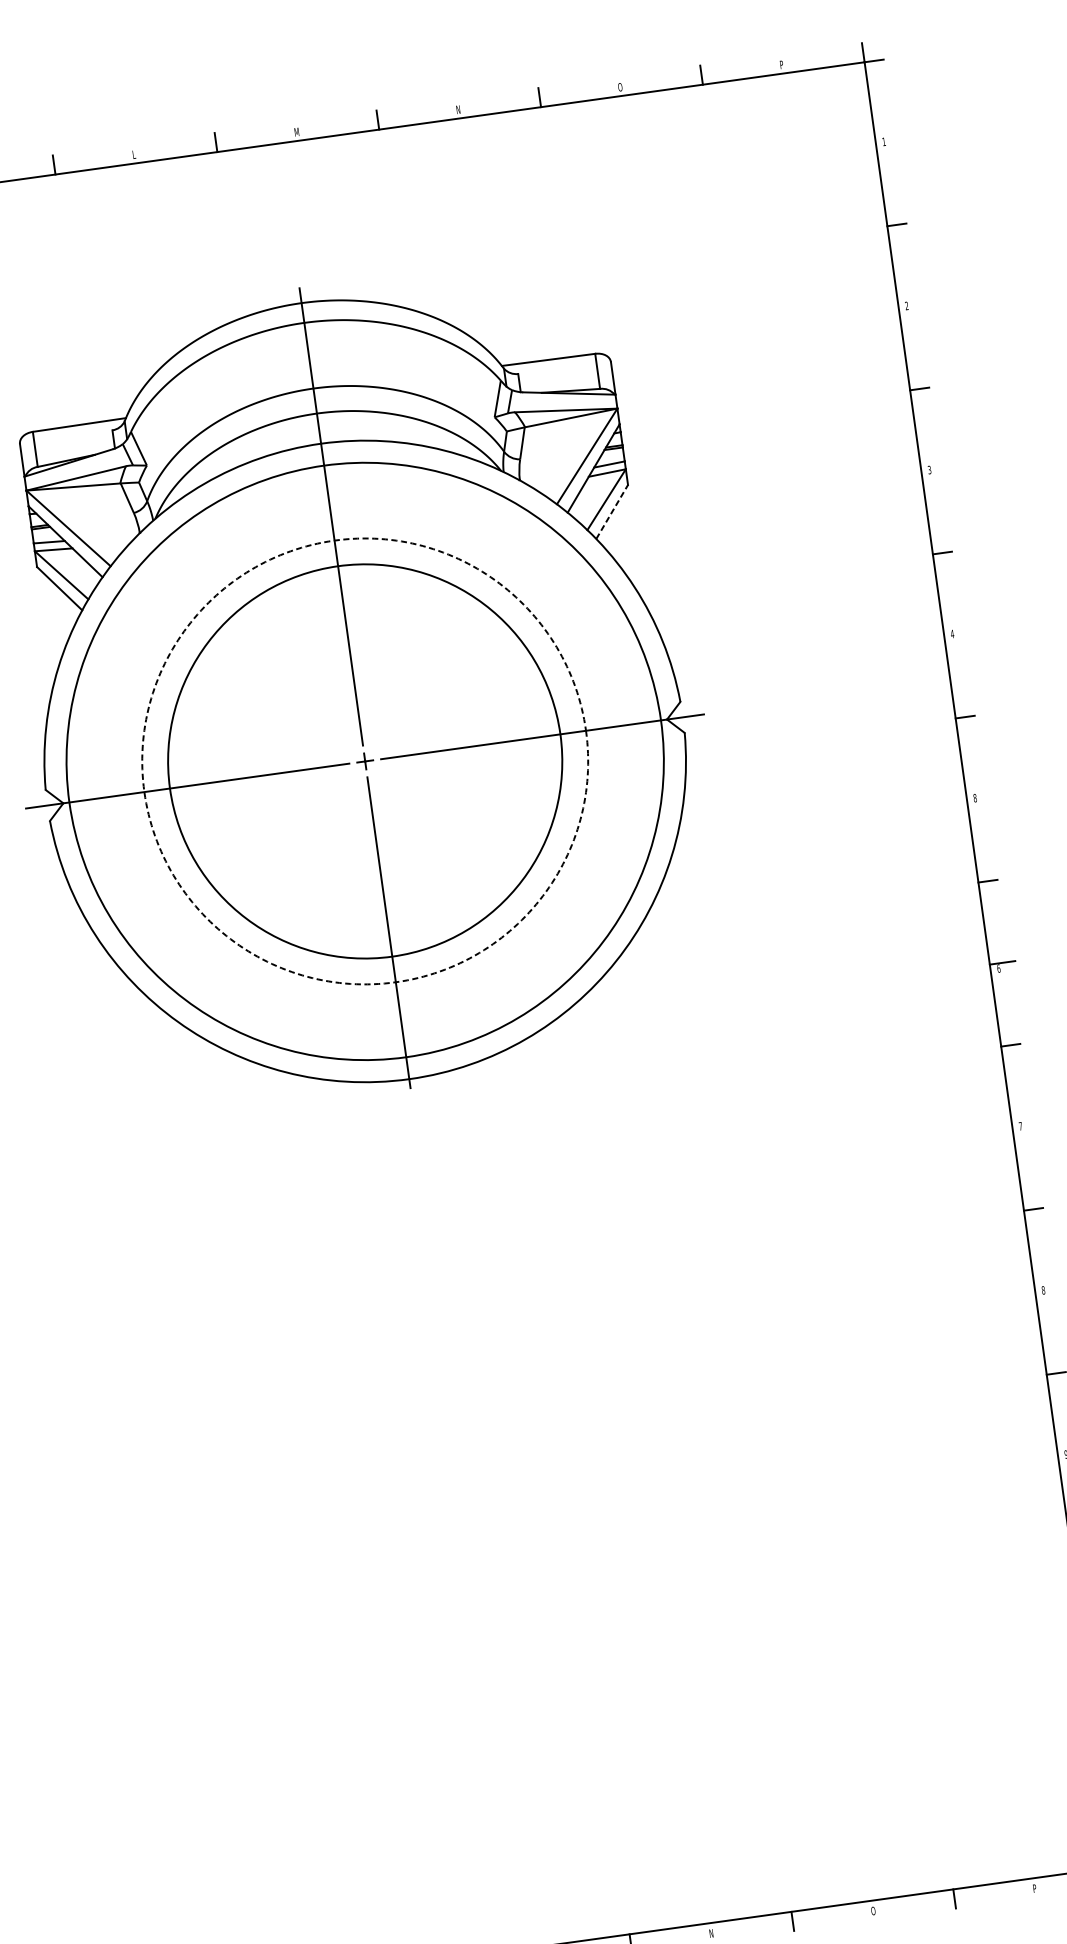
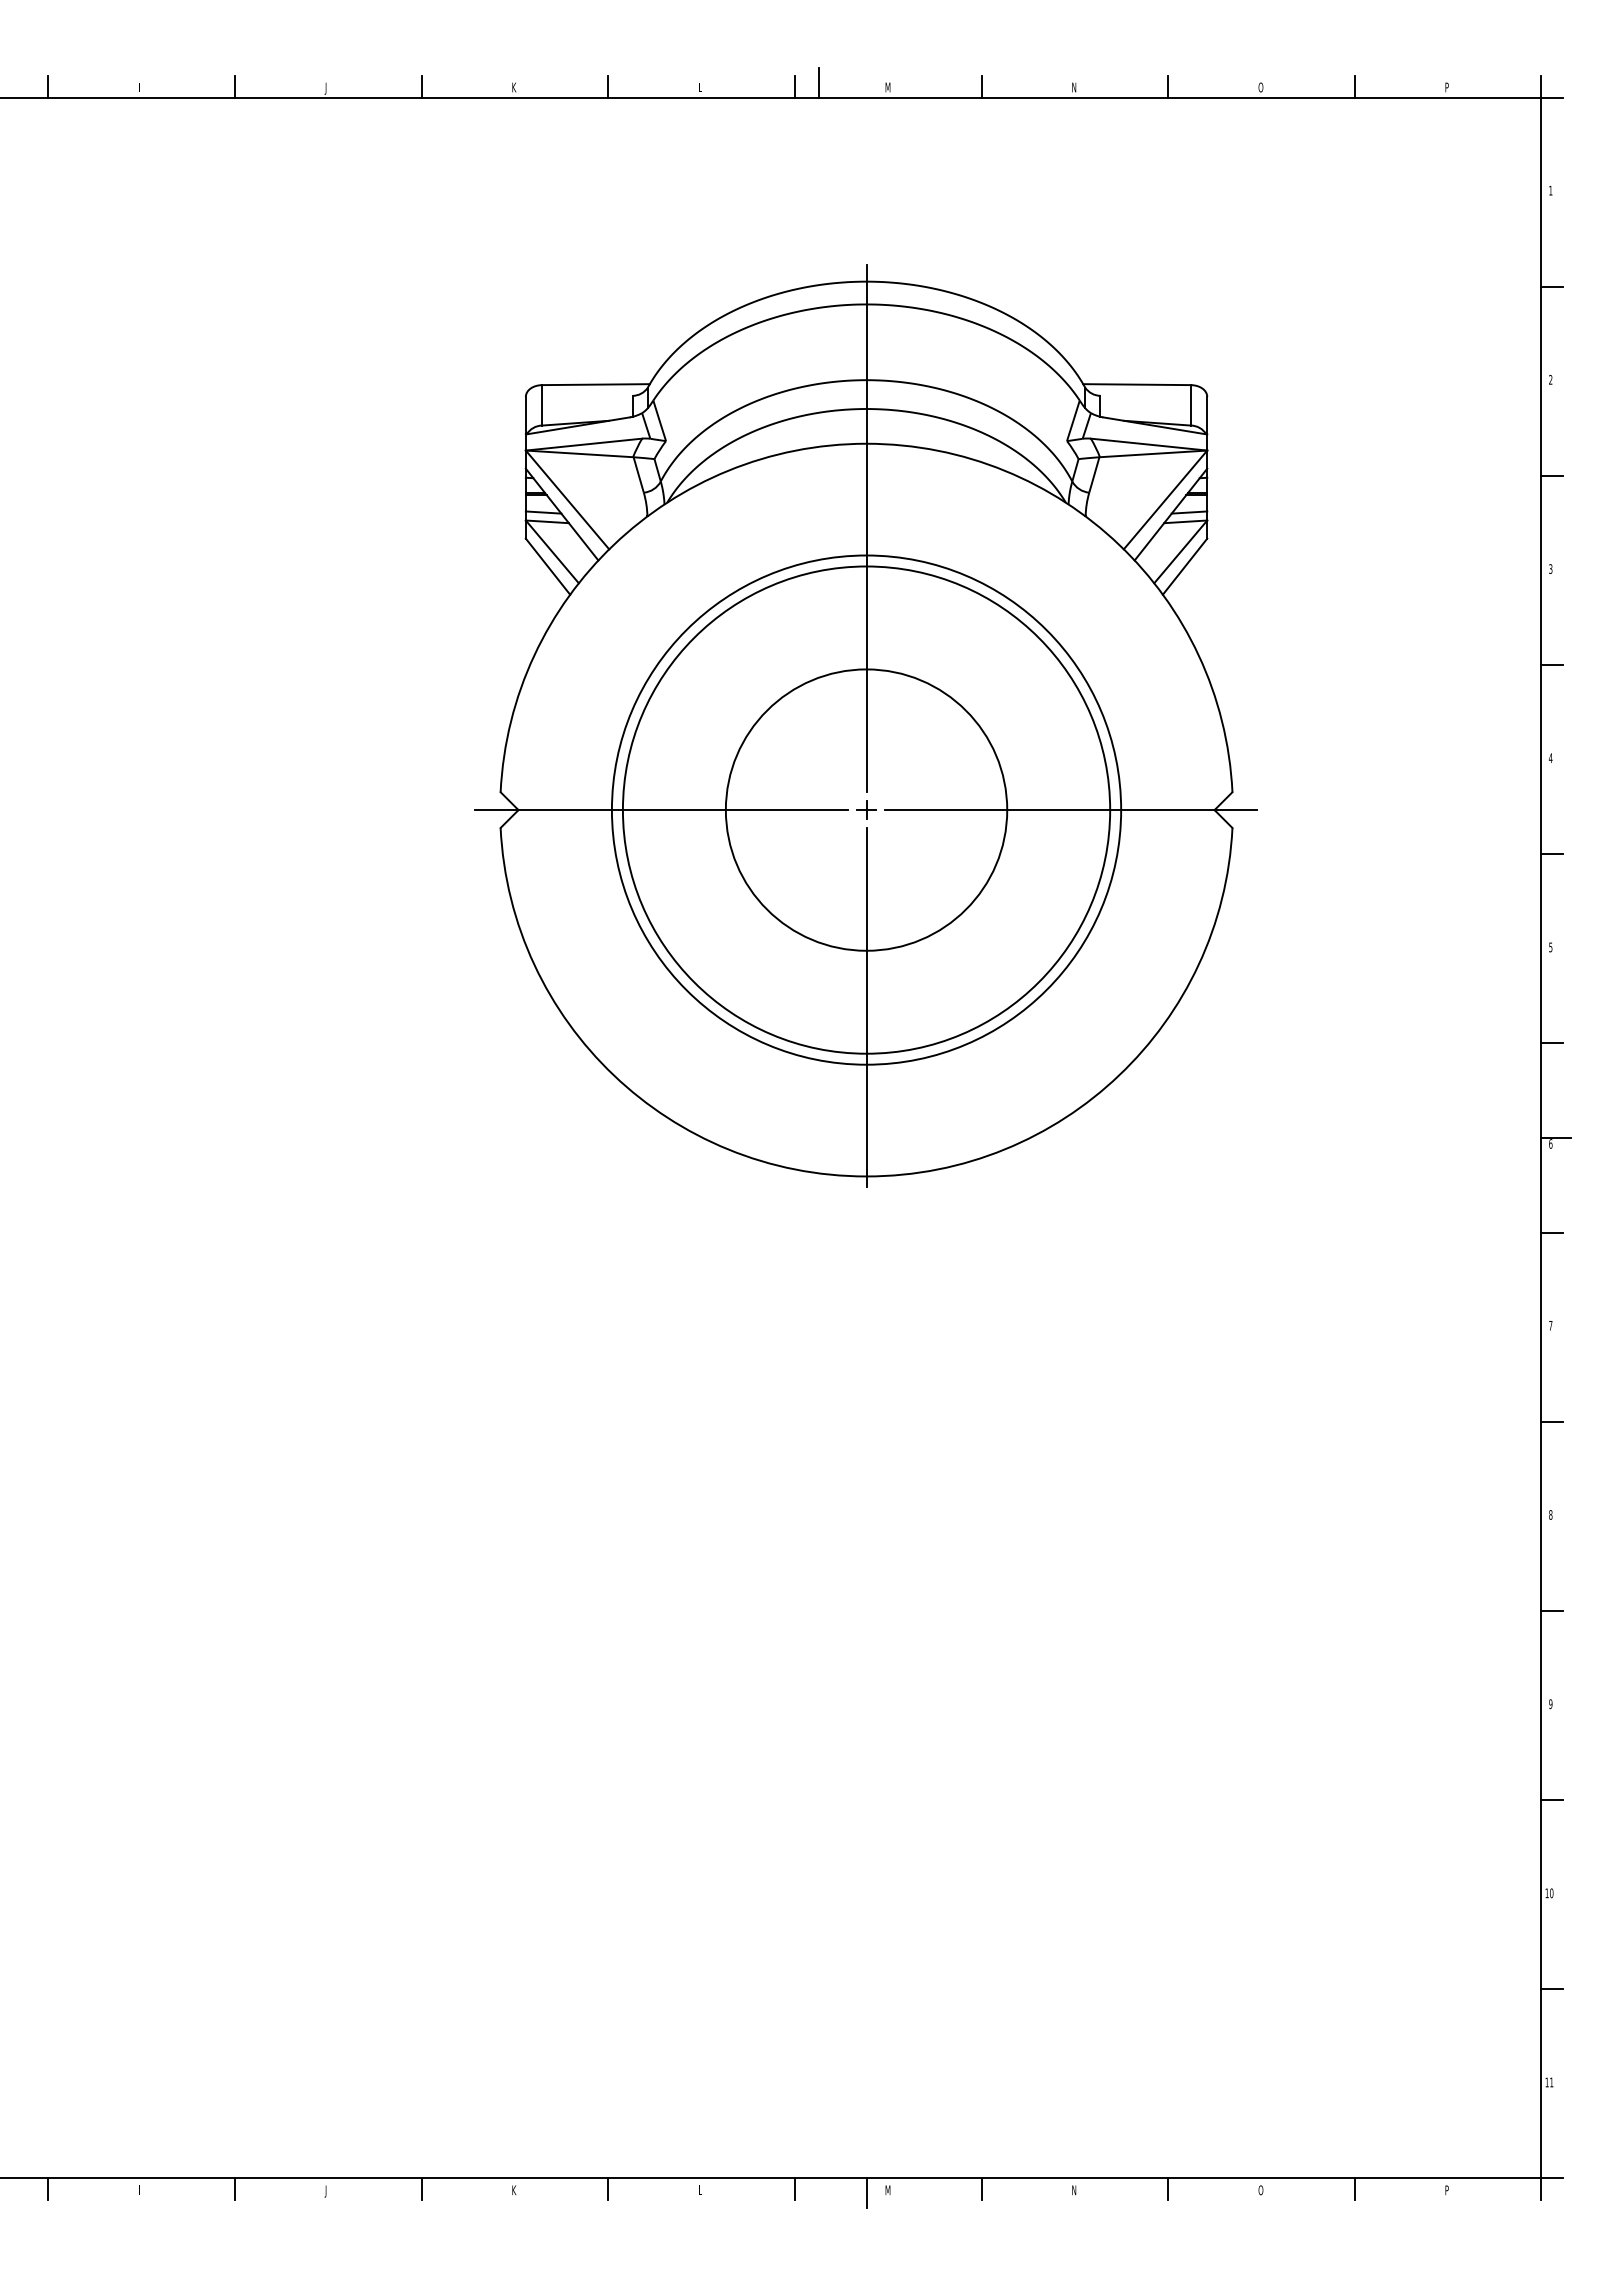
line: (235, 136) -> (818, 82), added
line: (612, 511) -> (1185, 566), dashed -> solid
circle: (365, 760) -> (866, 809), dashed -> solid
circle: (365, 760) -> (866, 809), size x0.62
circle: (365, 760) -> (866, 809), size x0.71
text: (974, 798) -> (1550, 947), 8 -> 5

